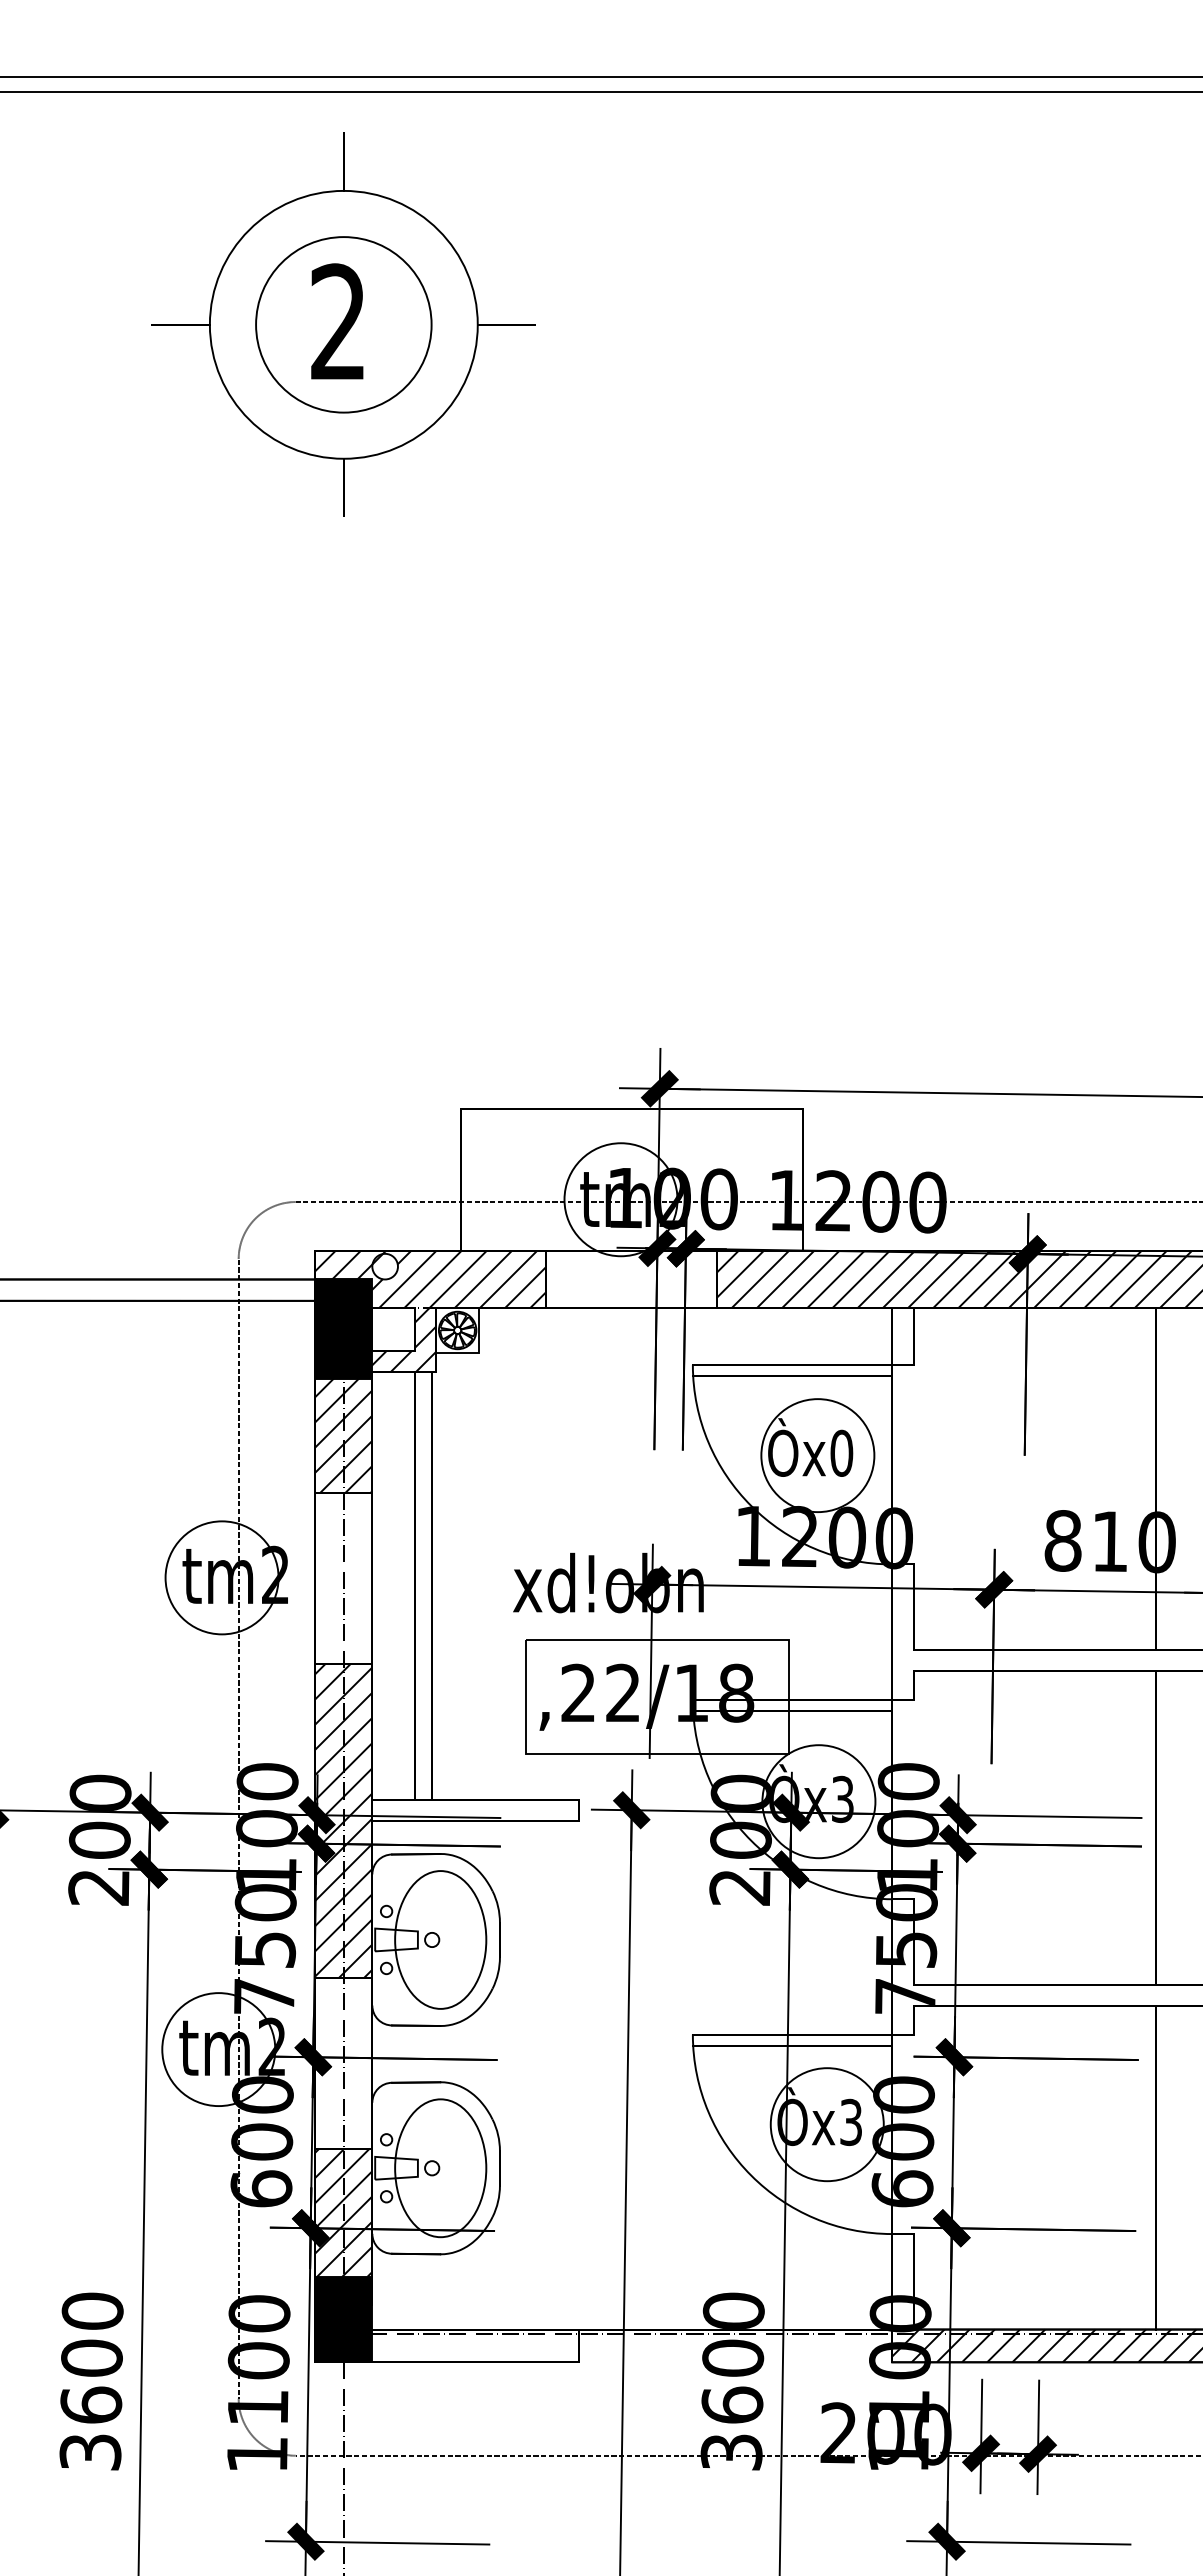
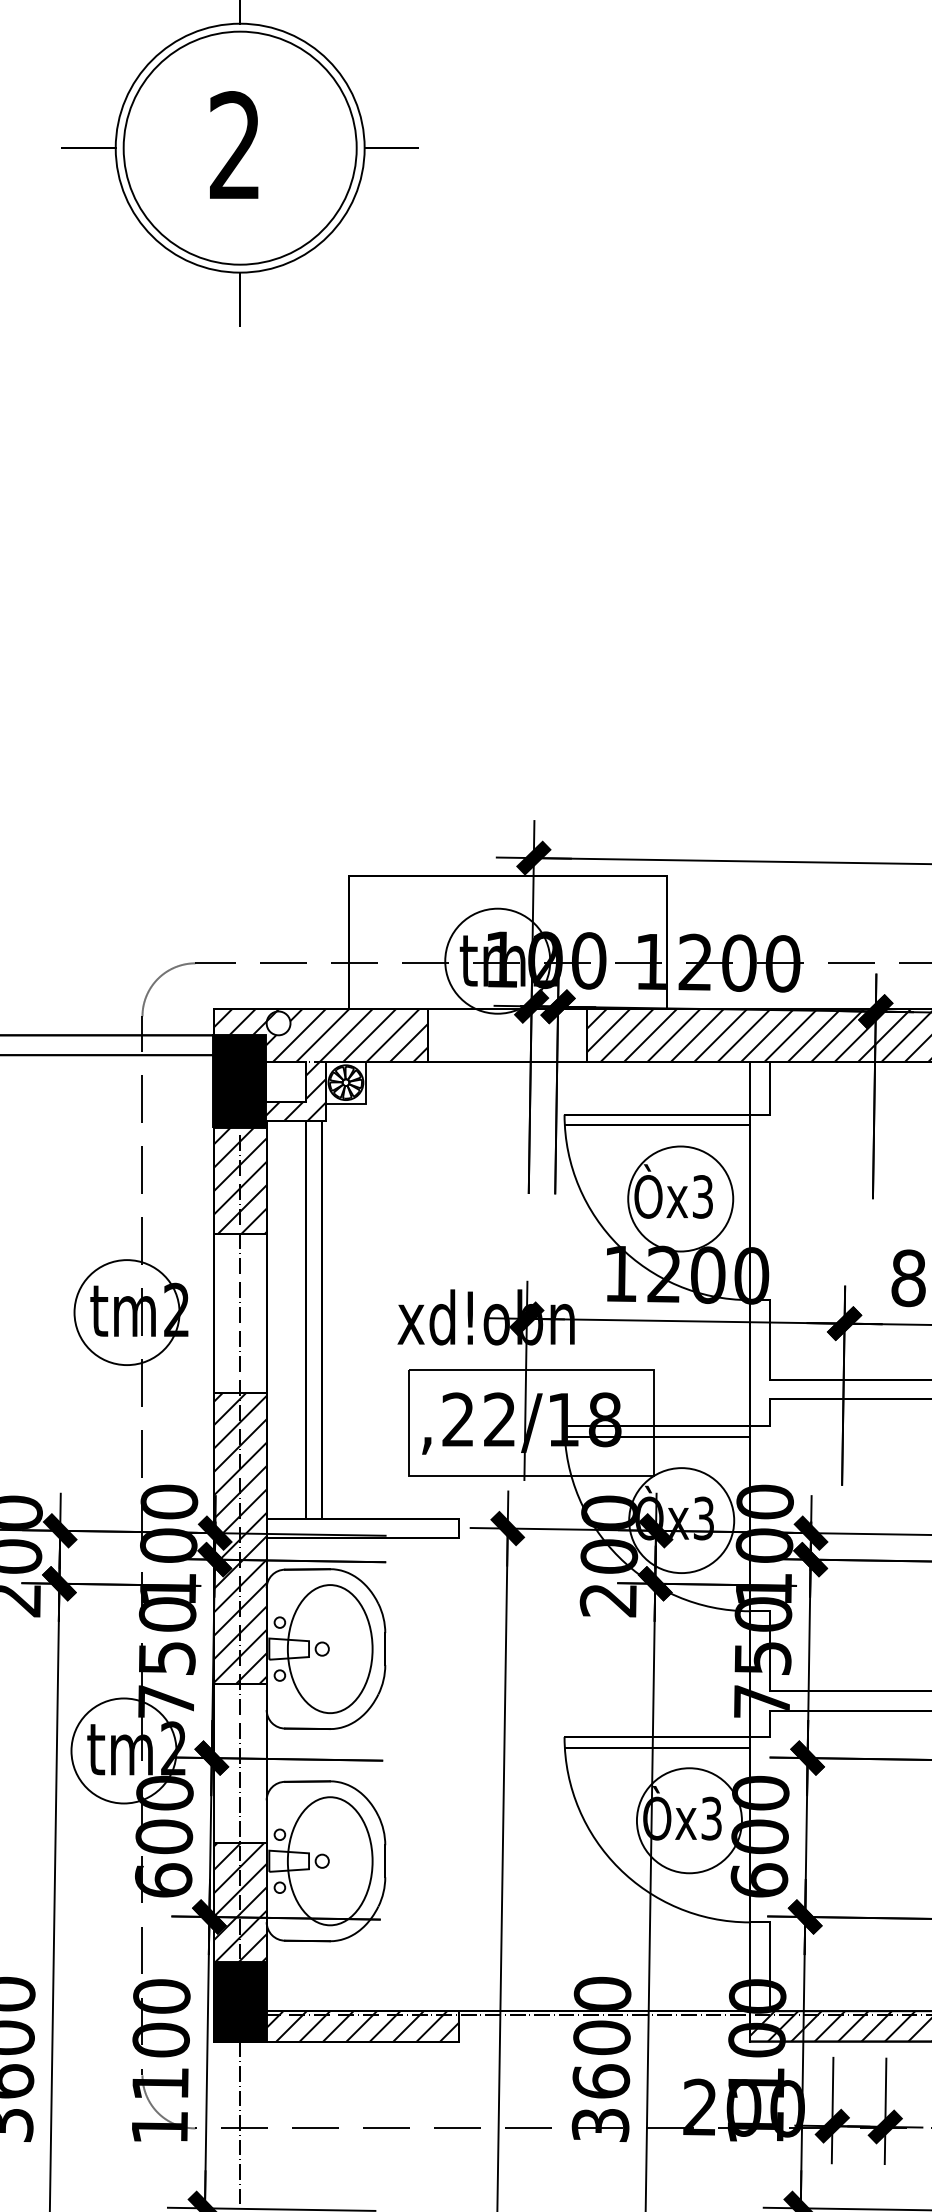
circle: (343, 324) -> (239, 147), size x1.43
text: (841, 1452) -> (702, 1196), Òx0 -> Òx3
hatch: (475, 2345) -> (362, 2025), added

